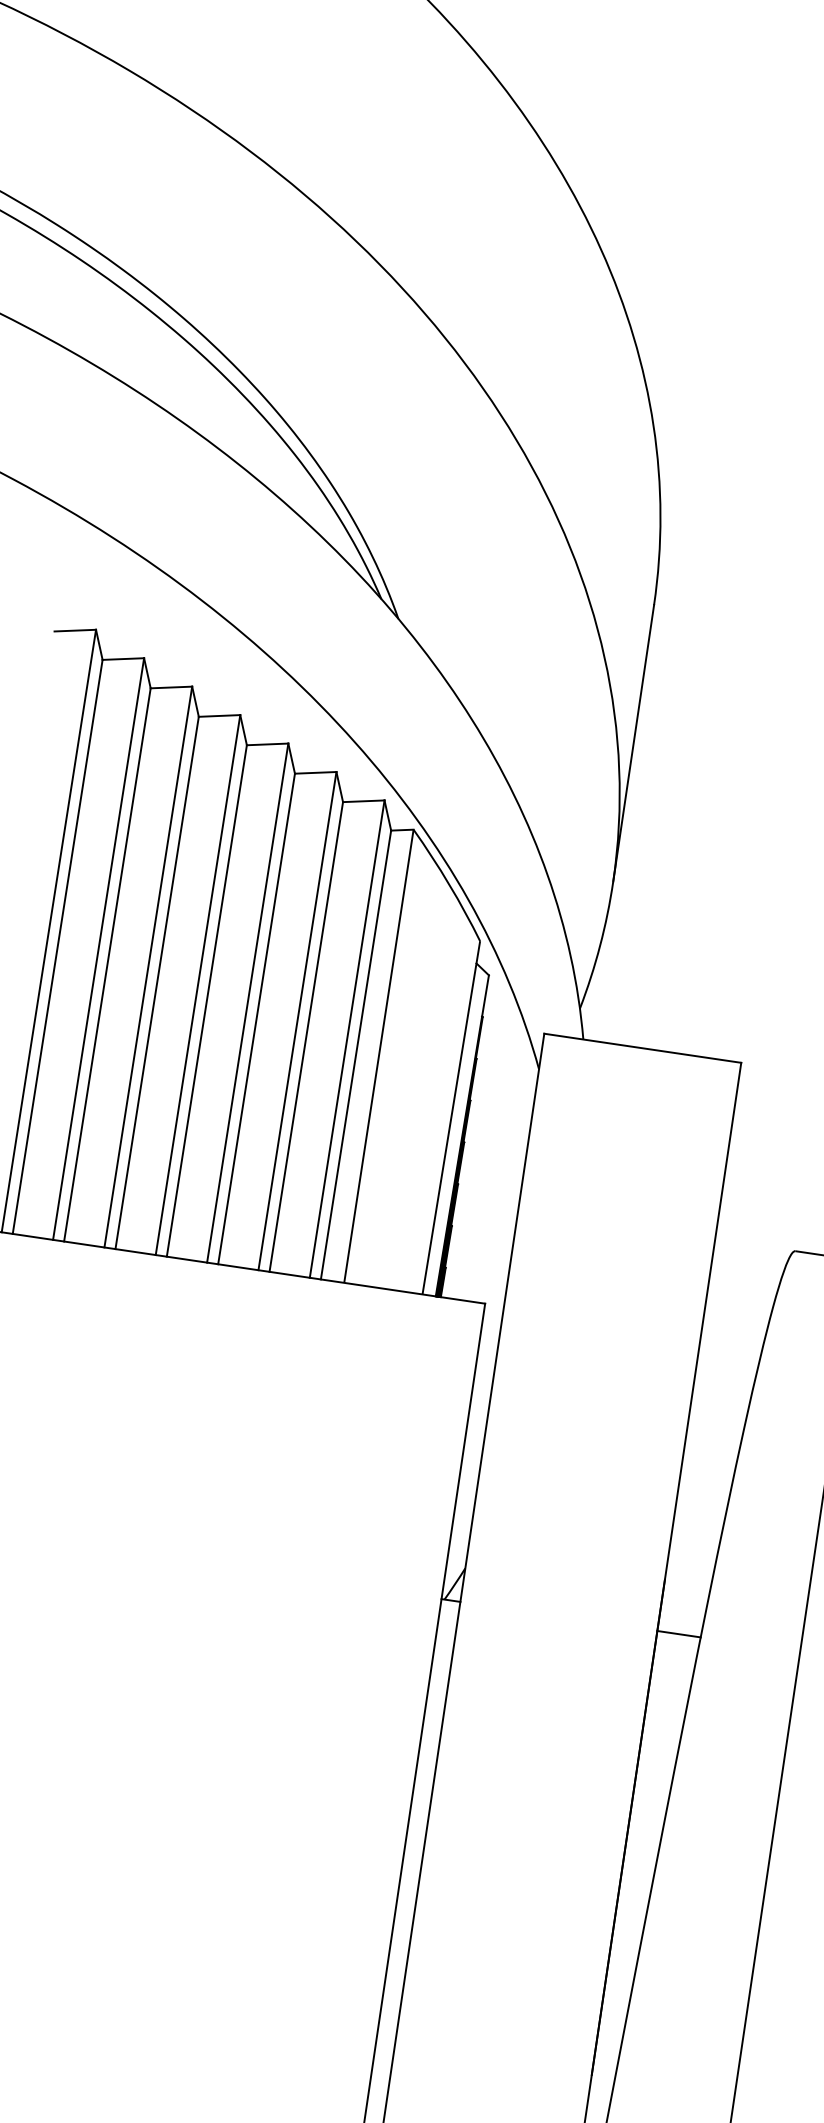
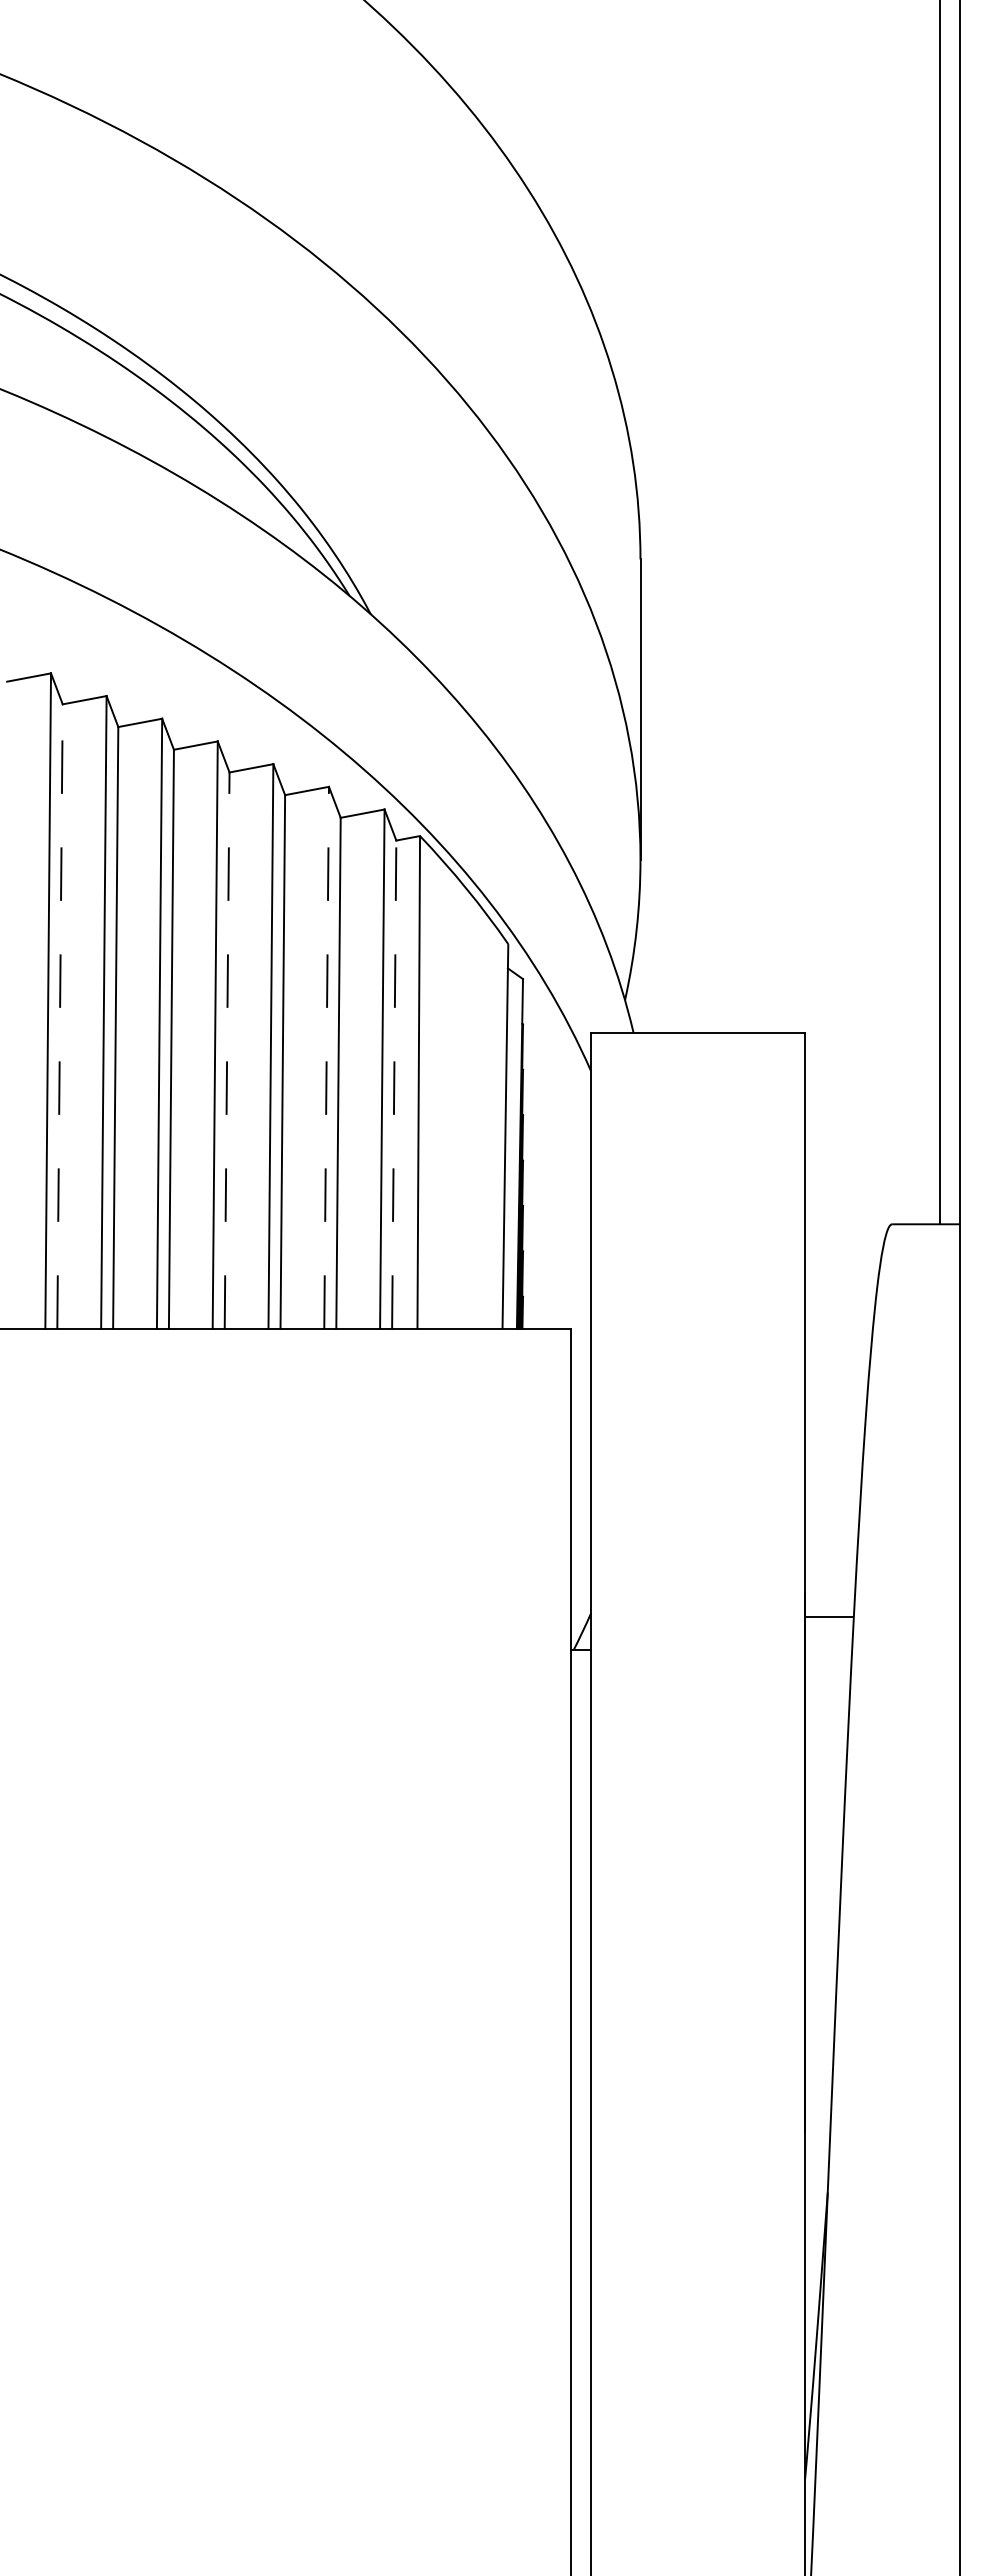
line: (58, 946) -> (60, 1016), solid -> dashed
line: (207, 1000) -> (227, 1050), solid -> dashed
line: (297, 1020) -> (326, 1057), solid -> dashed
line: (356, 1054) -> (394, 1084), solid -> dashed
line: (678, 1633) -> (828, 1616), moved

